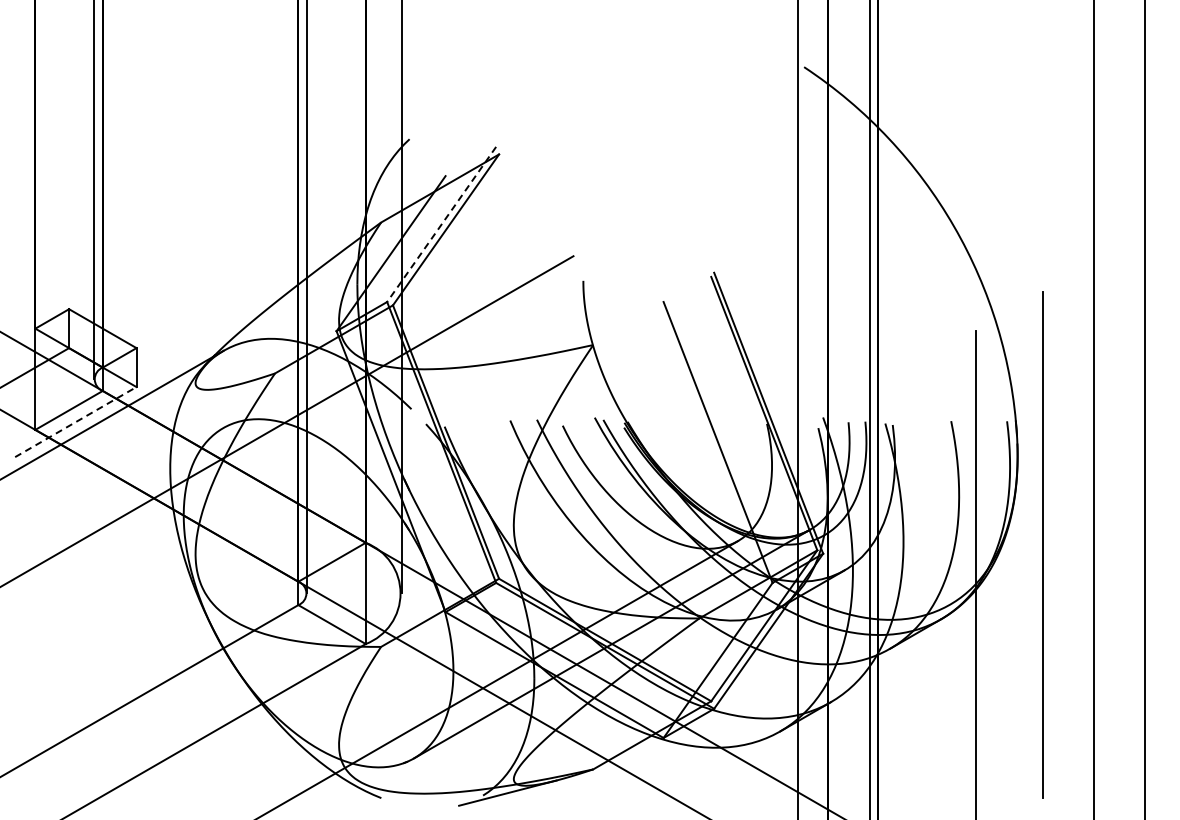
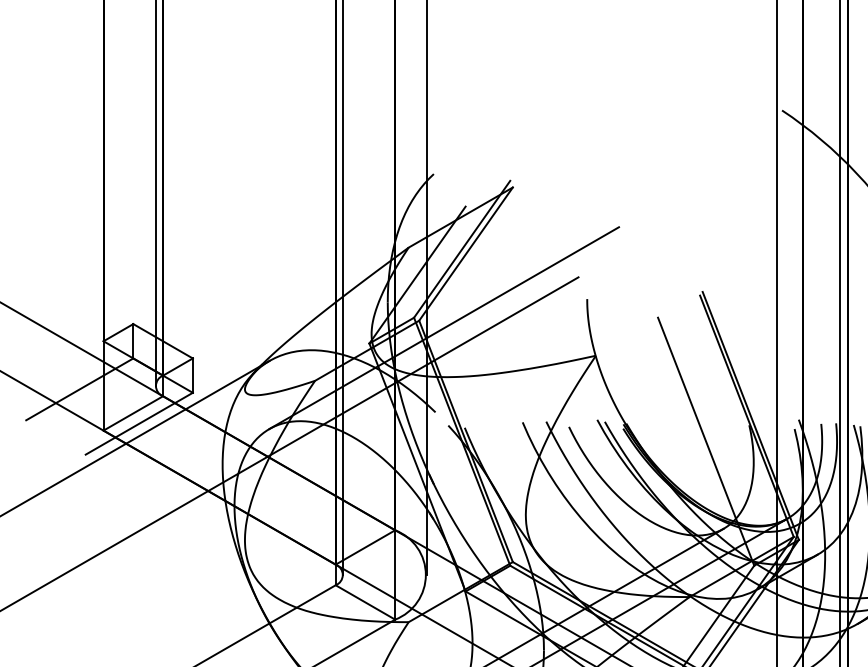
line: (441, 224) -> (462, 249), dashed -> solid
line: (421, 313) -> (444, 327), added
line: (76, 421) -> (139, 423), dashed -> solid

